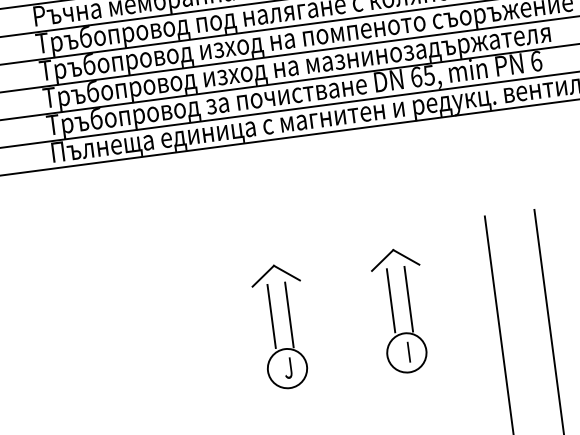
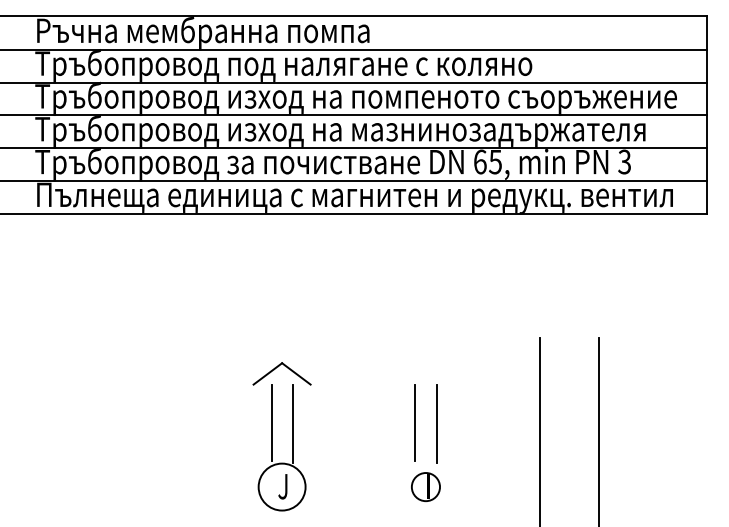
text: (536, 60) -> (624, 161), 6 -> 3
part: (389, 255) -> (420, 368), removed
circle: (406, 352) -> (425, 486), size x0.6

